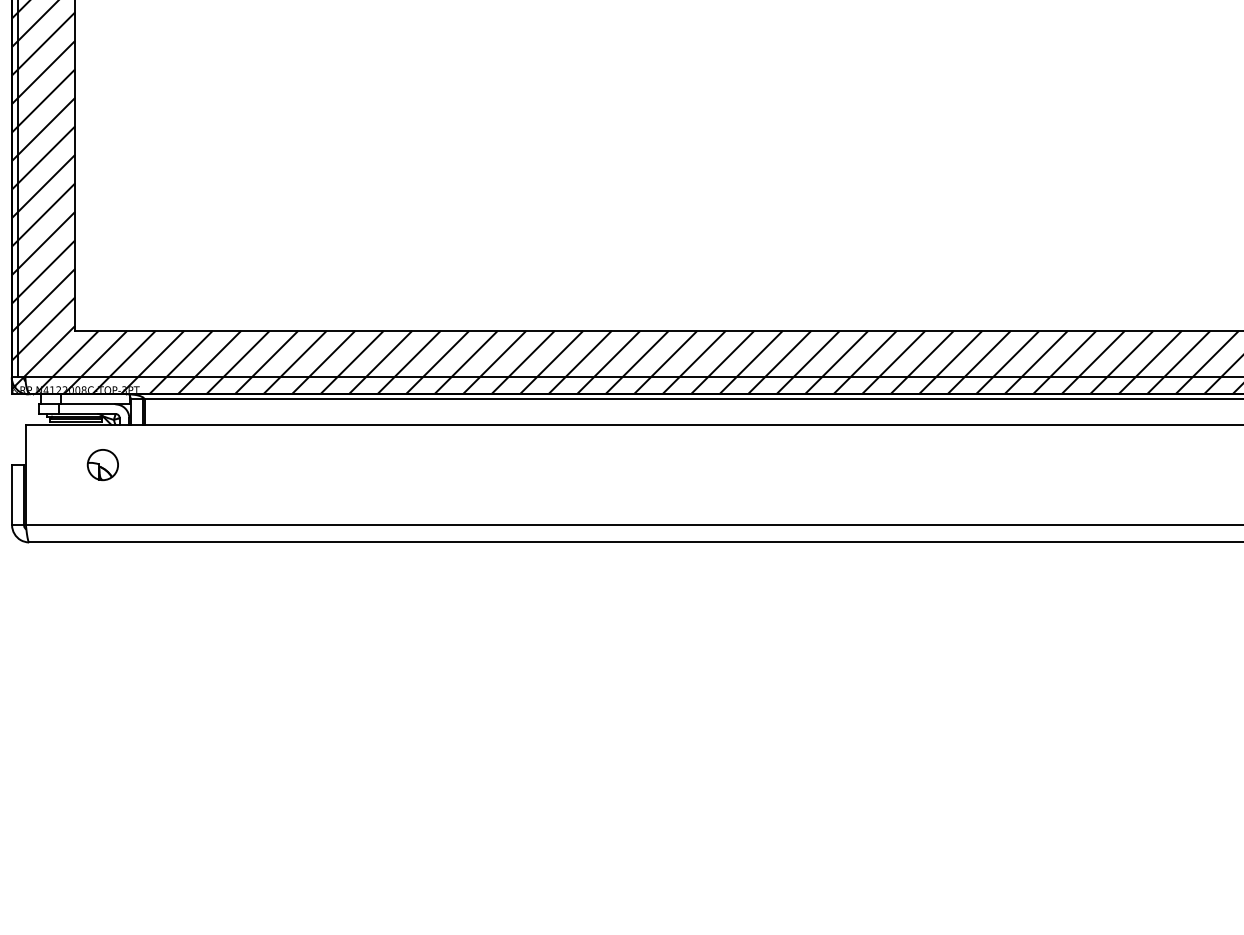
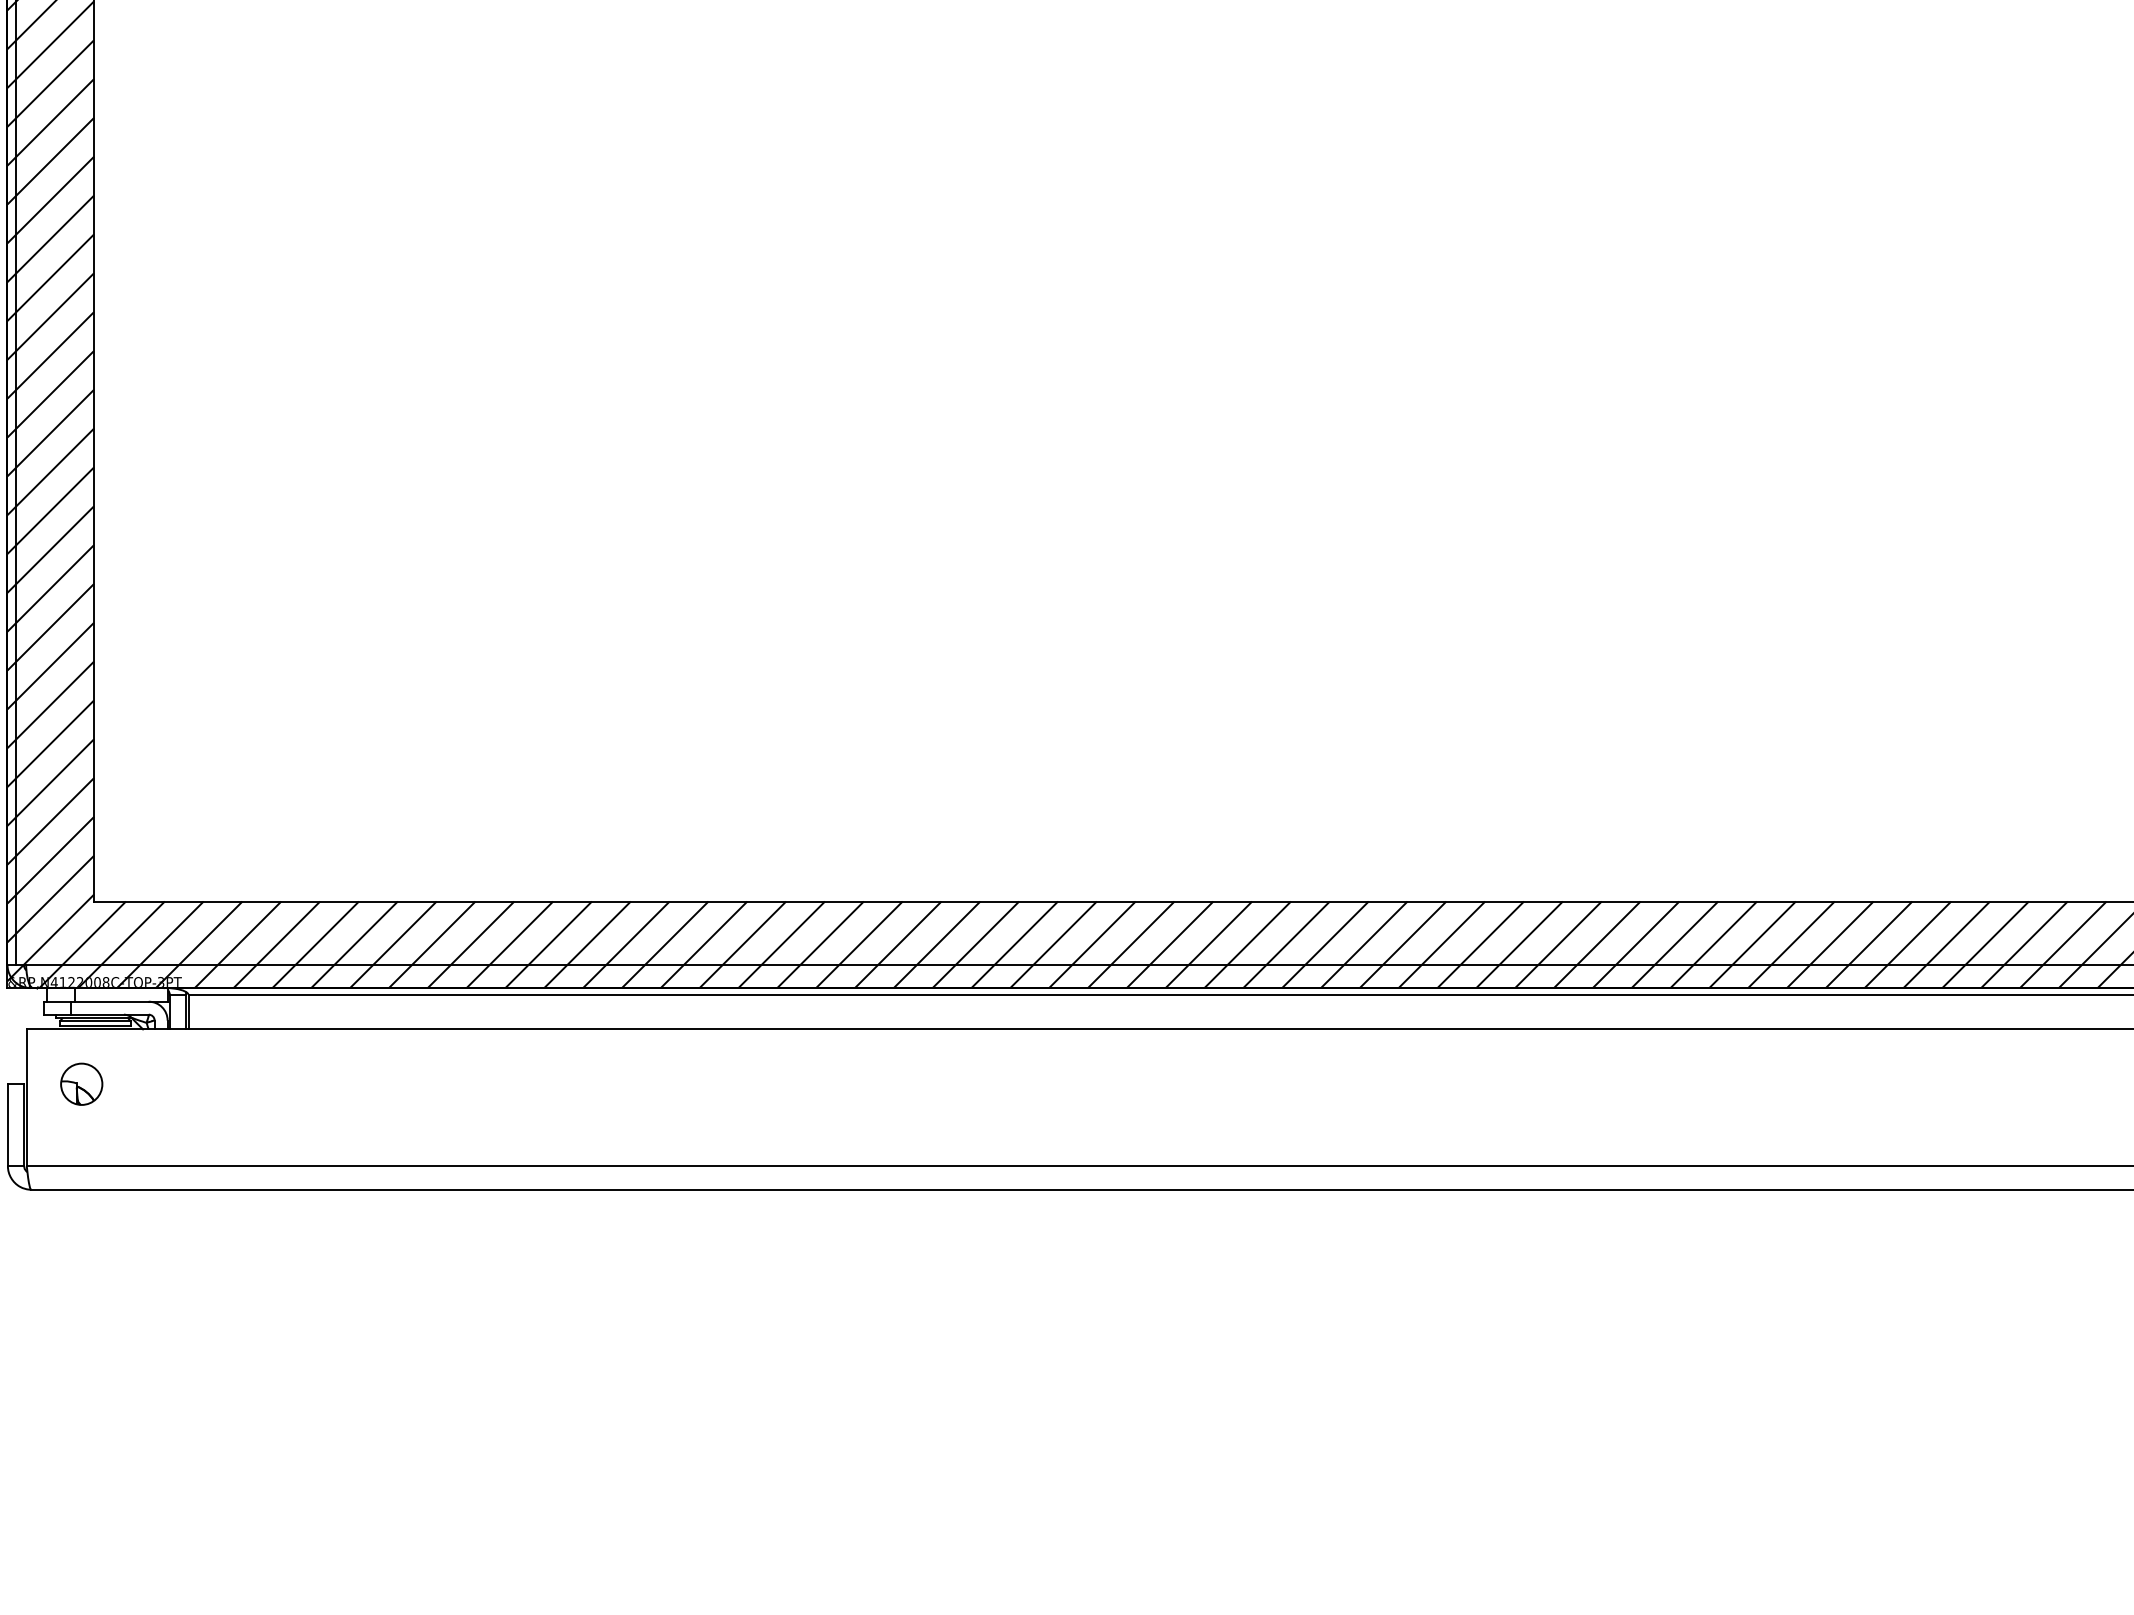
part: (102, 464) -> (81, 1083), moved

